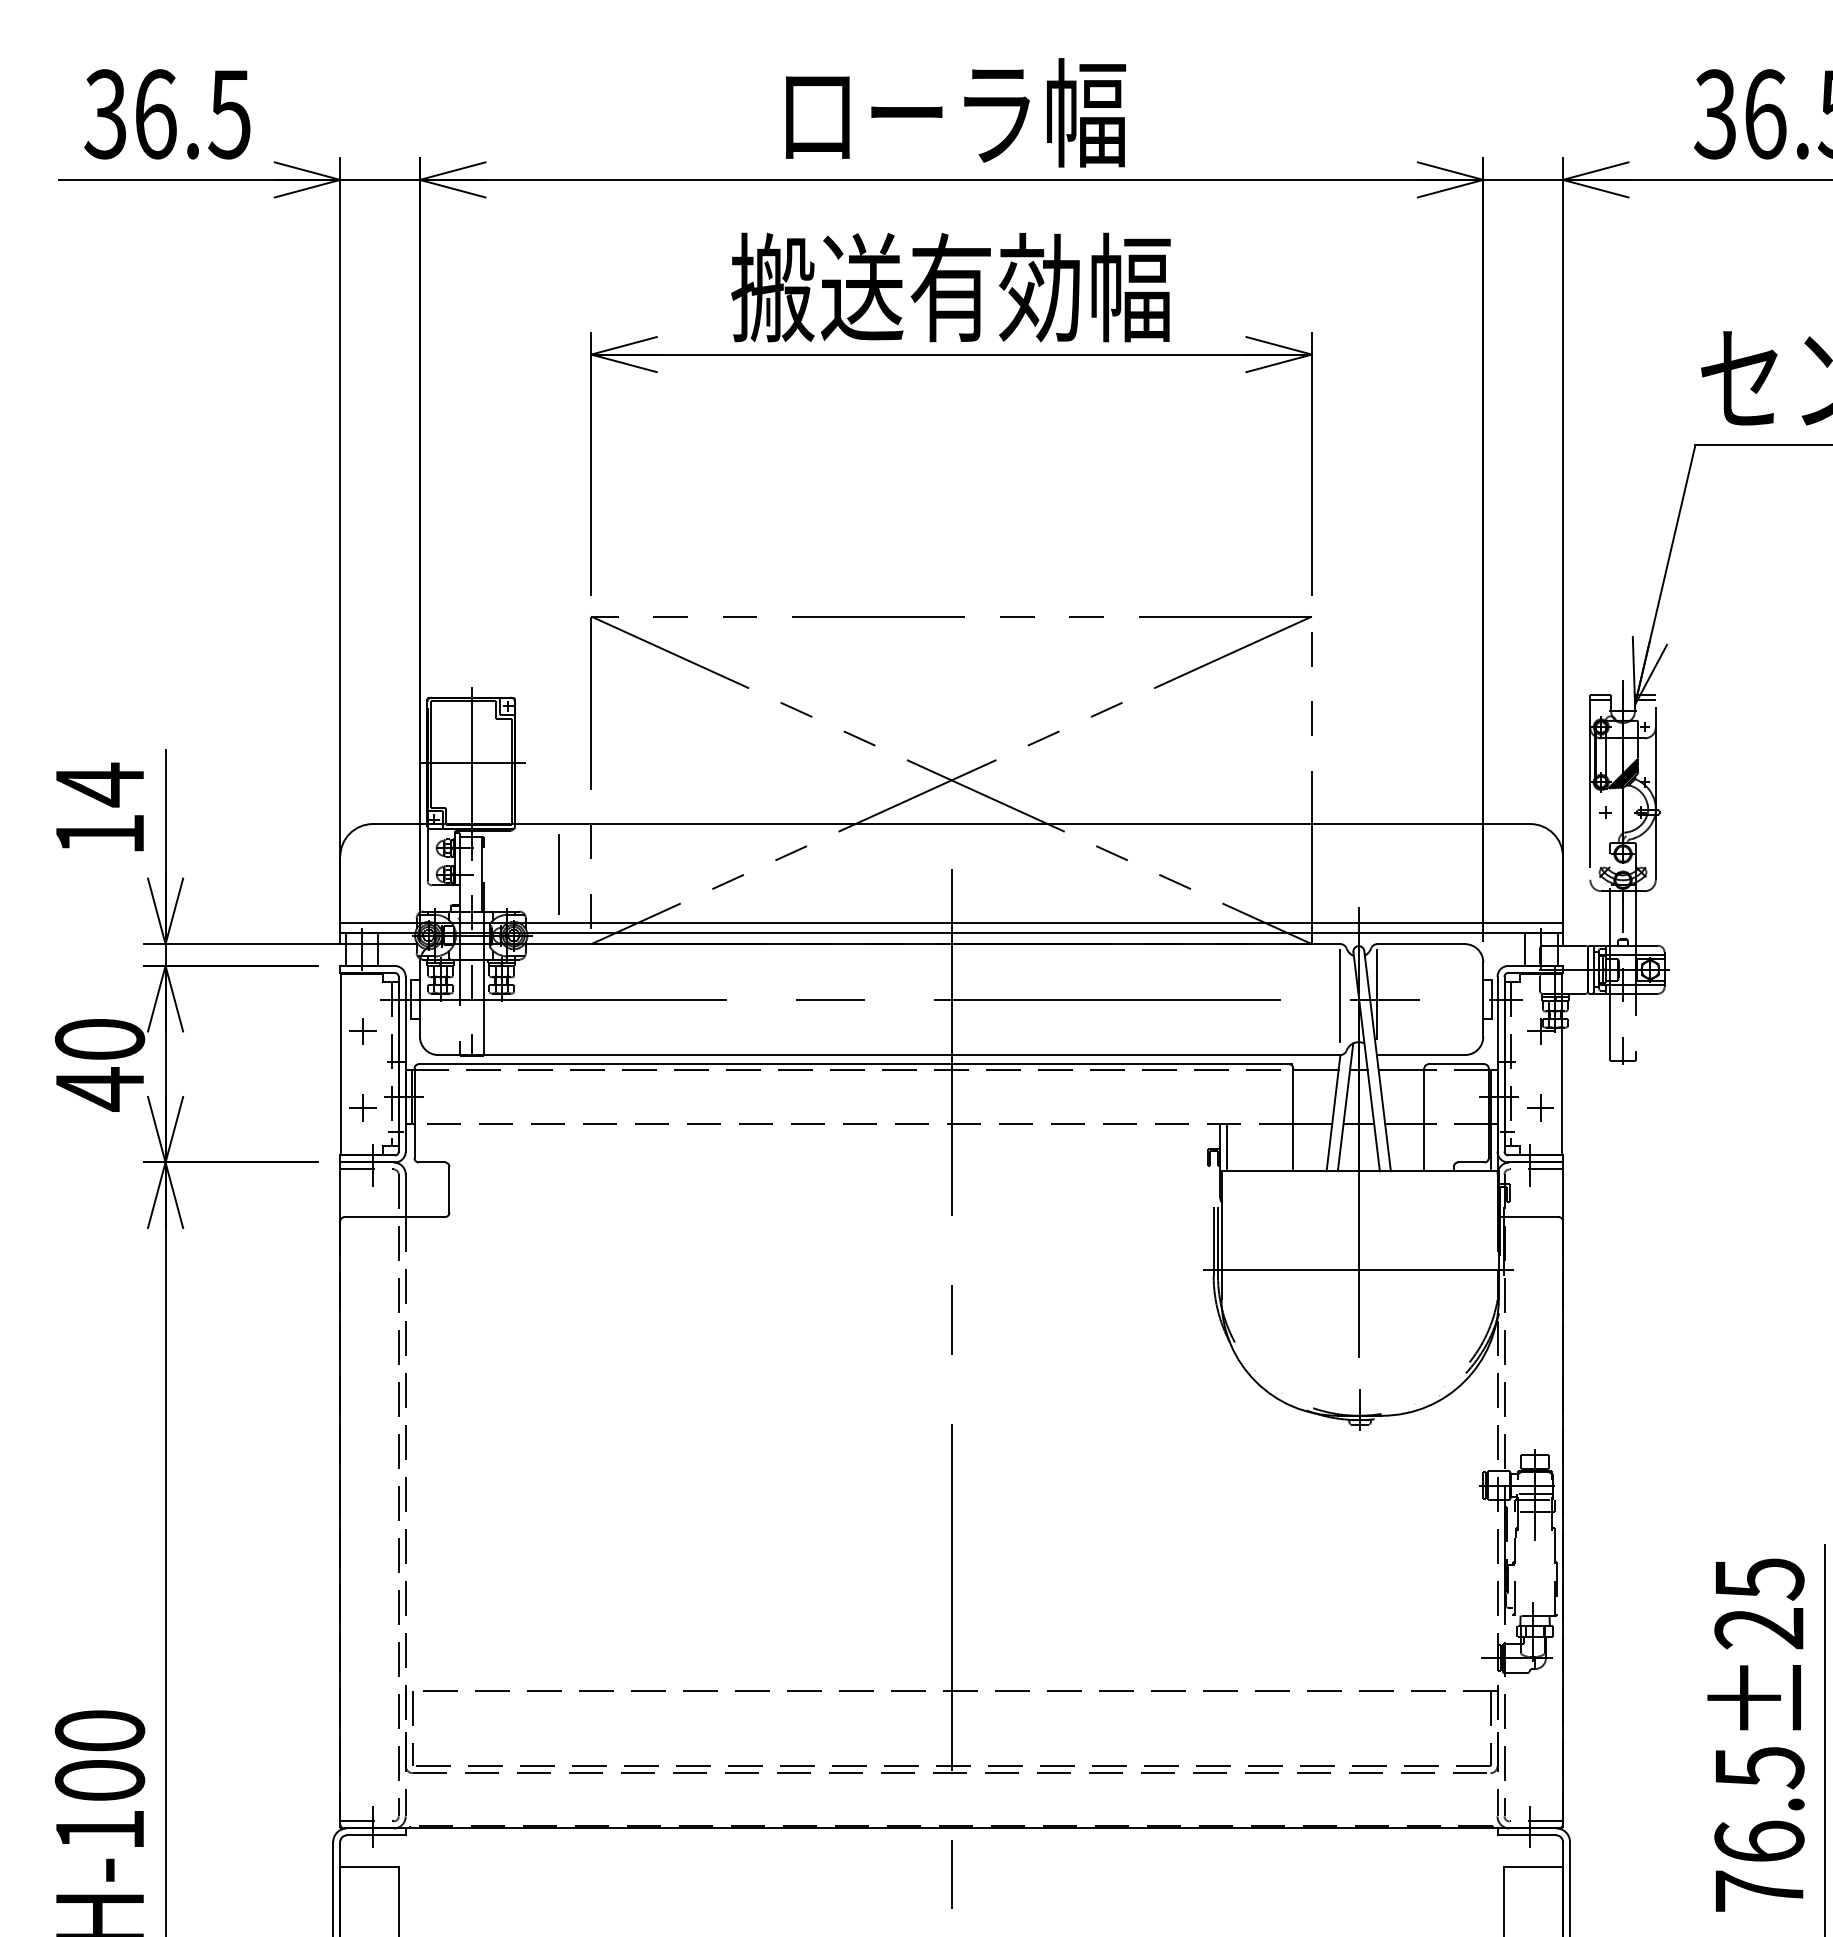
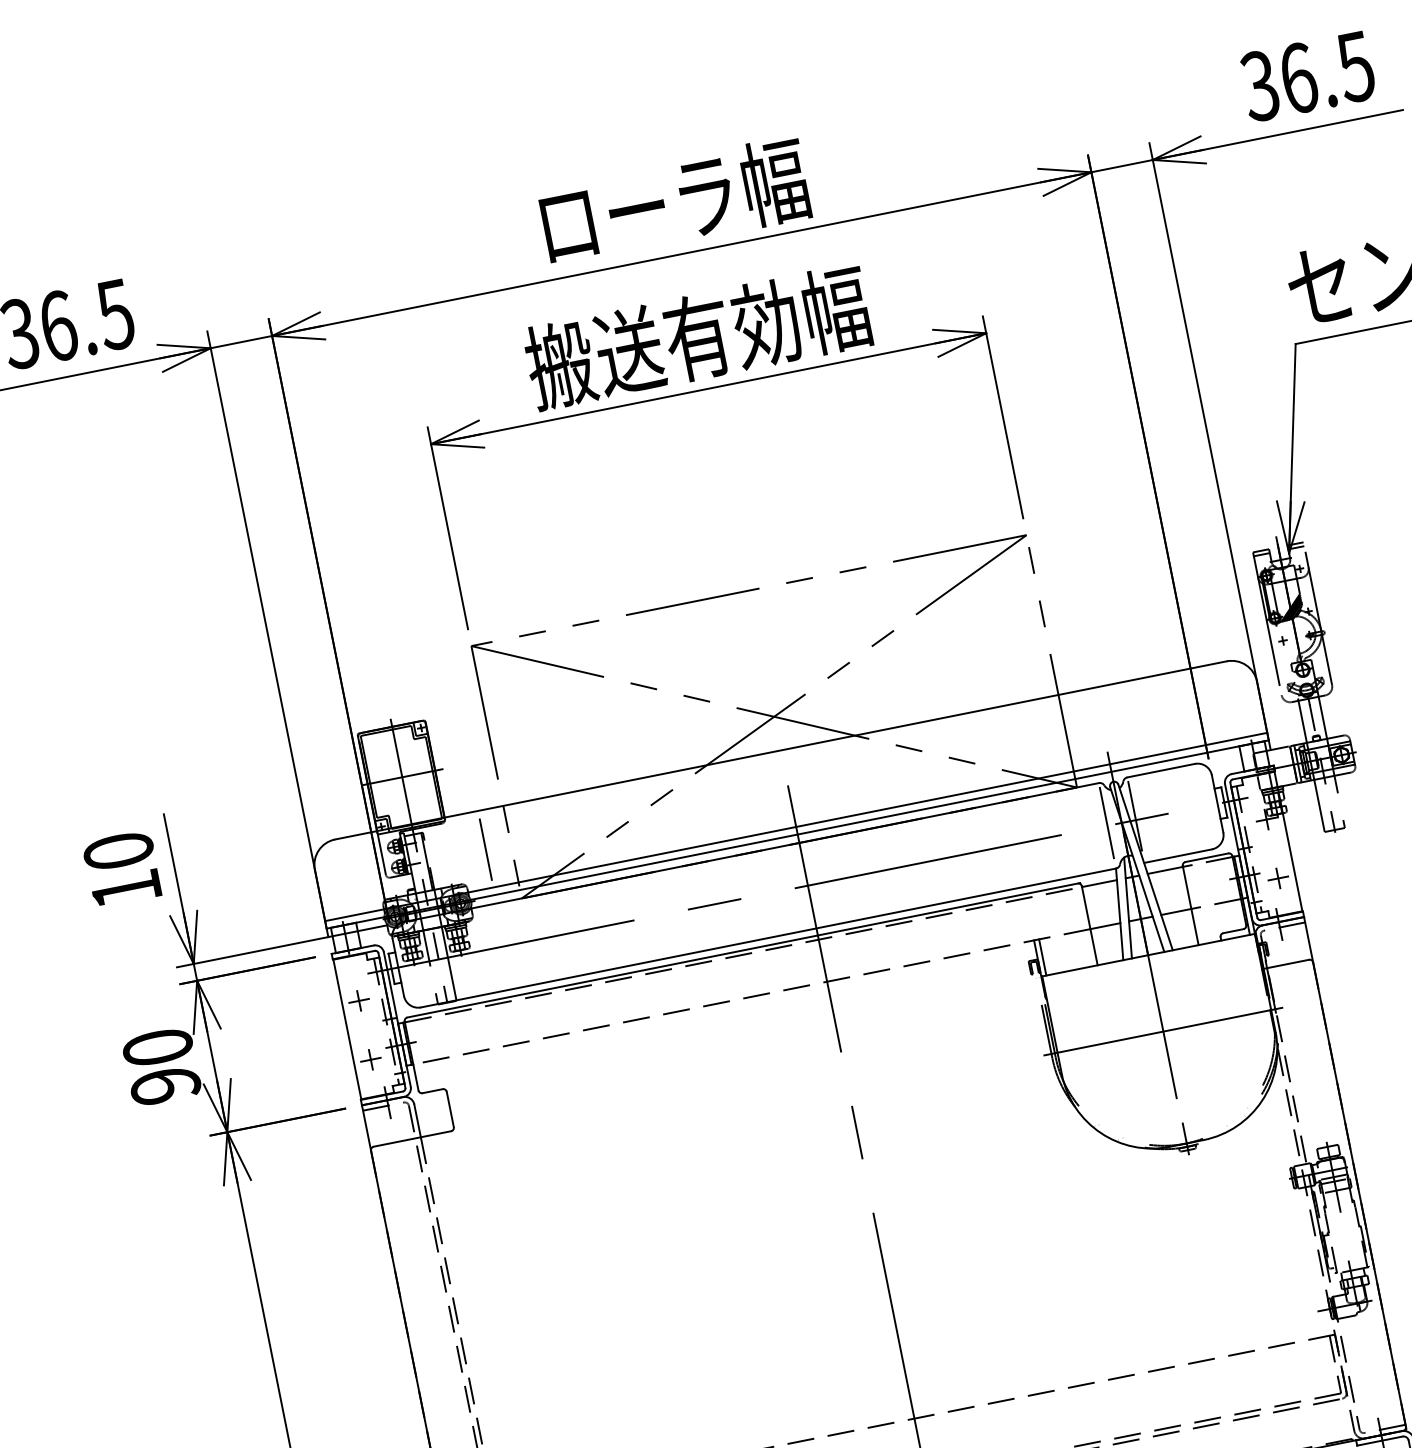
text: (99, 784) -> (118, 851), 14 -> 10
text: (99, 1089) -> (165, 1086), 40 -> 90

